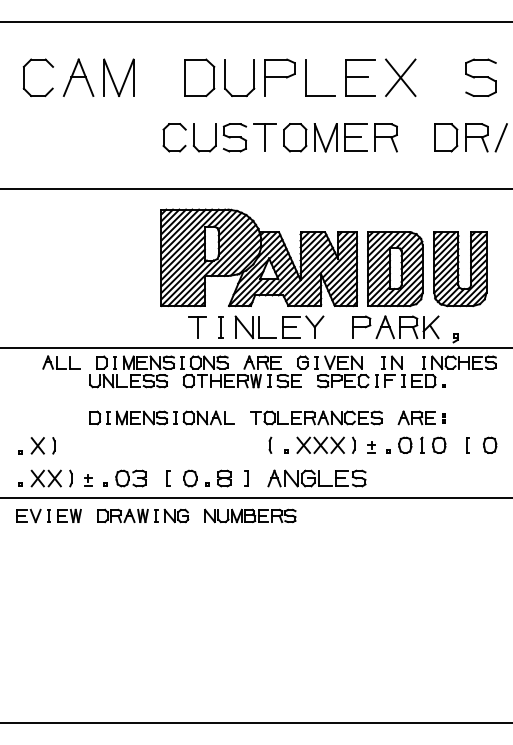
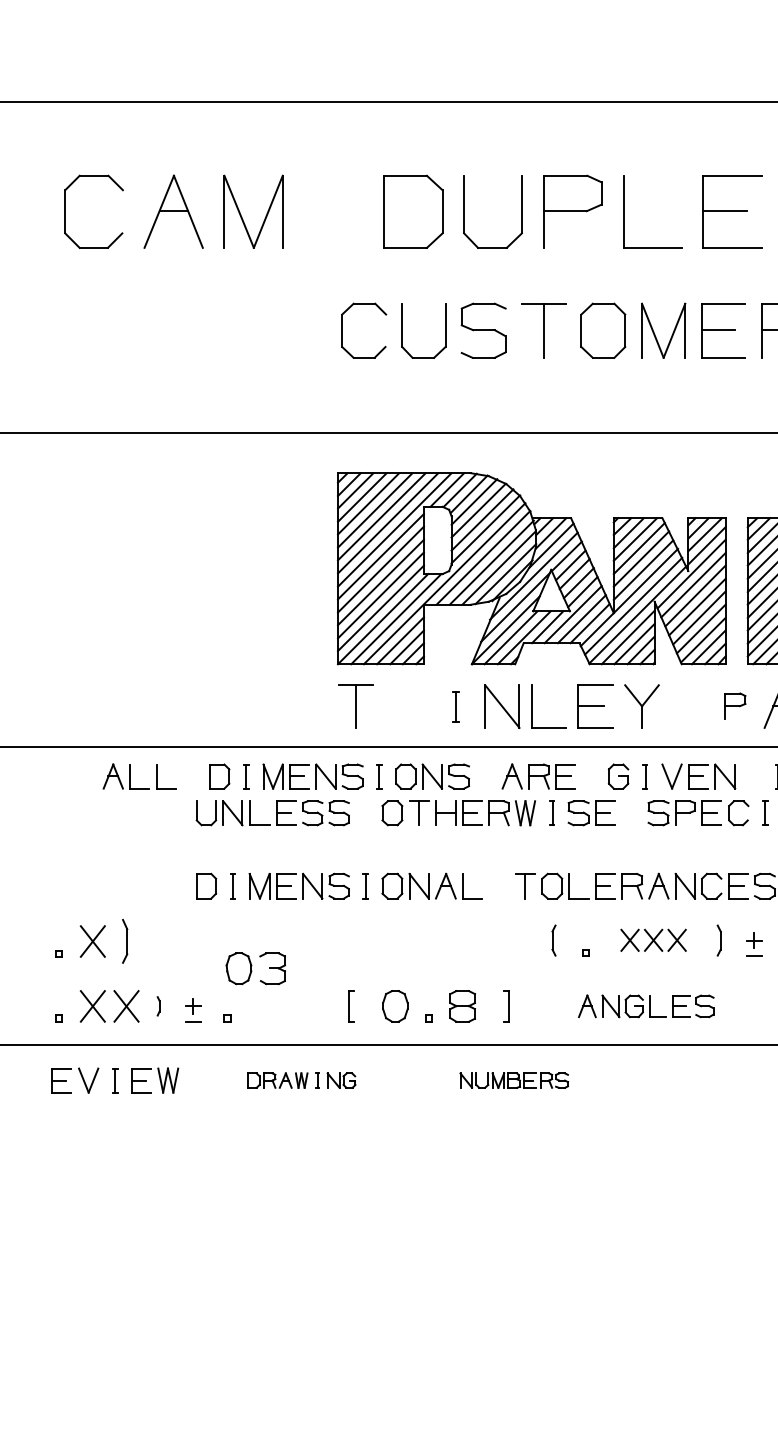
part: (361, 326) -> (734, 704), size x0.6
part: (197, 327) -> (355, 706), moved
part: (220, 327) -> (455, 706), size x0.7
part: (320, 444) -> (653, 938), size x0.7
part: (53, 445) -> (123, 940), size x1.4
part: (70, 478) -> (157, 1006), size x0.6
part: (130, 478) -> (254, 968), moved
part: (316, 478) -> (645, 1006), size x0.7
part: (143, 515) -> (302, 1079), size x0.6
part: (250, 515) -> (514, 1079), size x0.6

